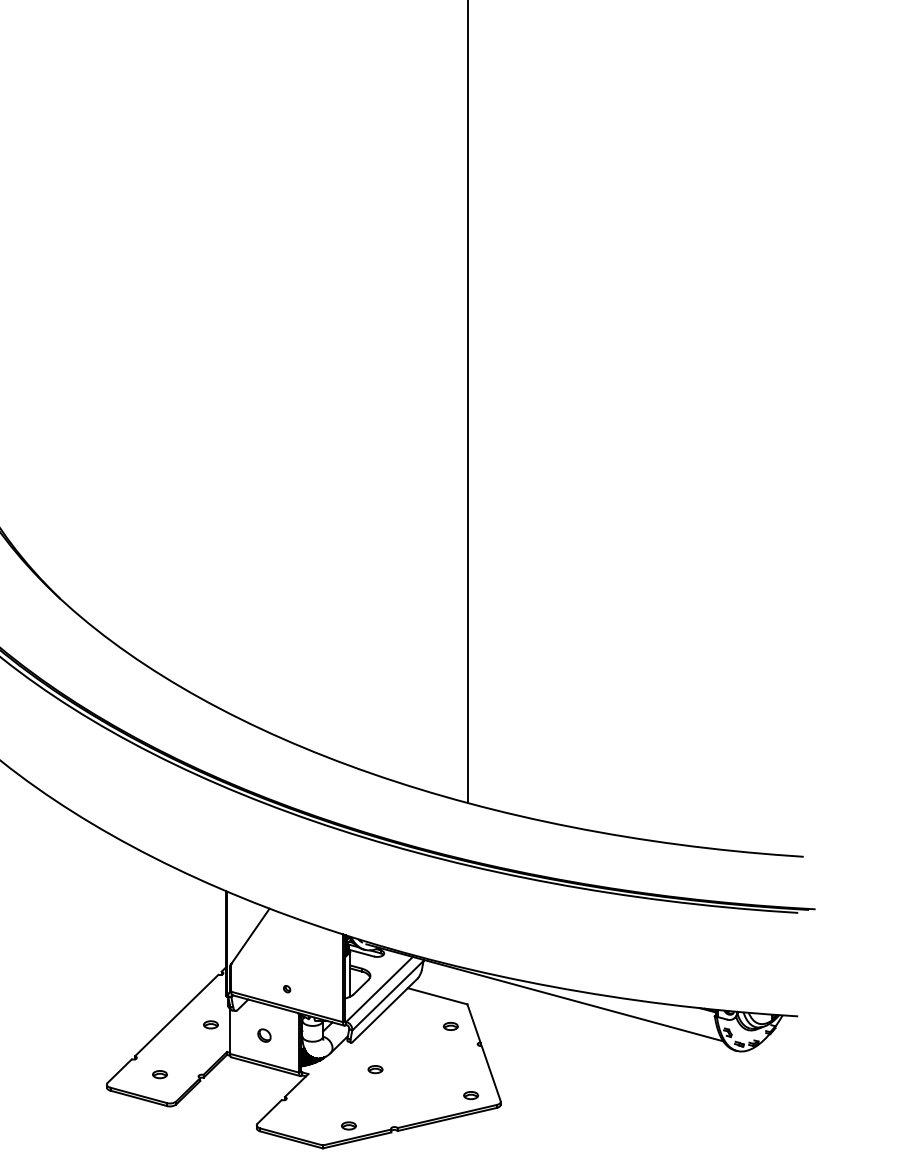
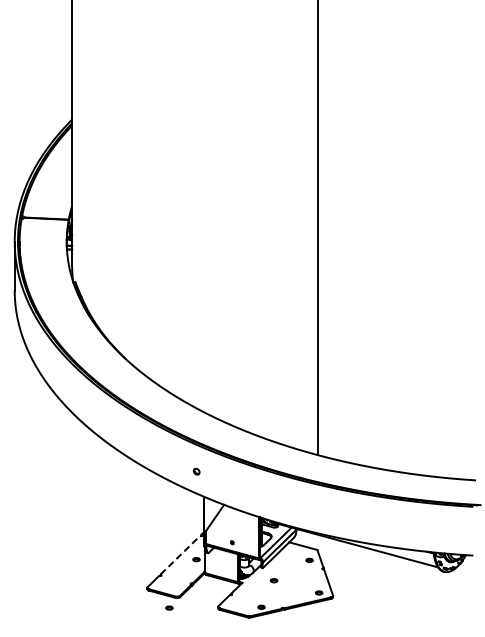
line: (177, 1013) -> (180, 554), solid -> dashed
part: (264, 1035) -> (196, 471), moved
part: (160, 1073) -> (169, 607), moved

